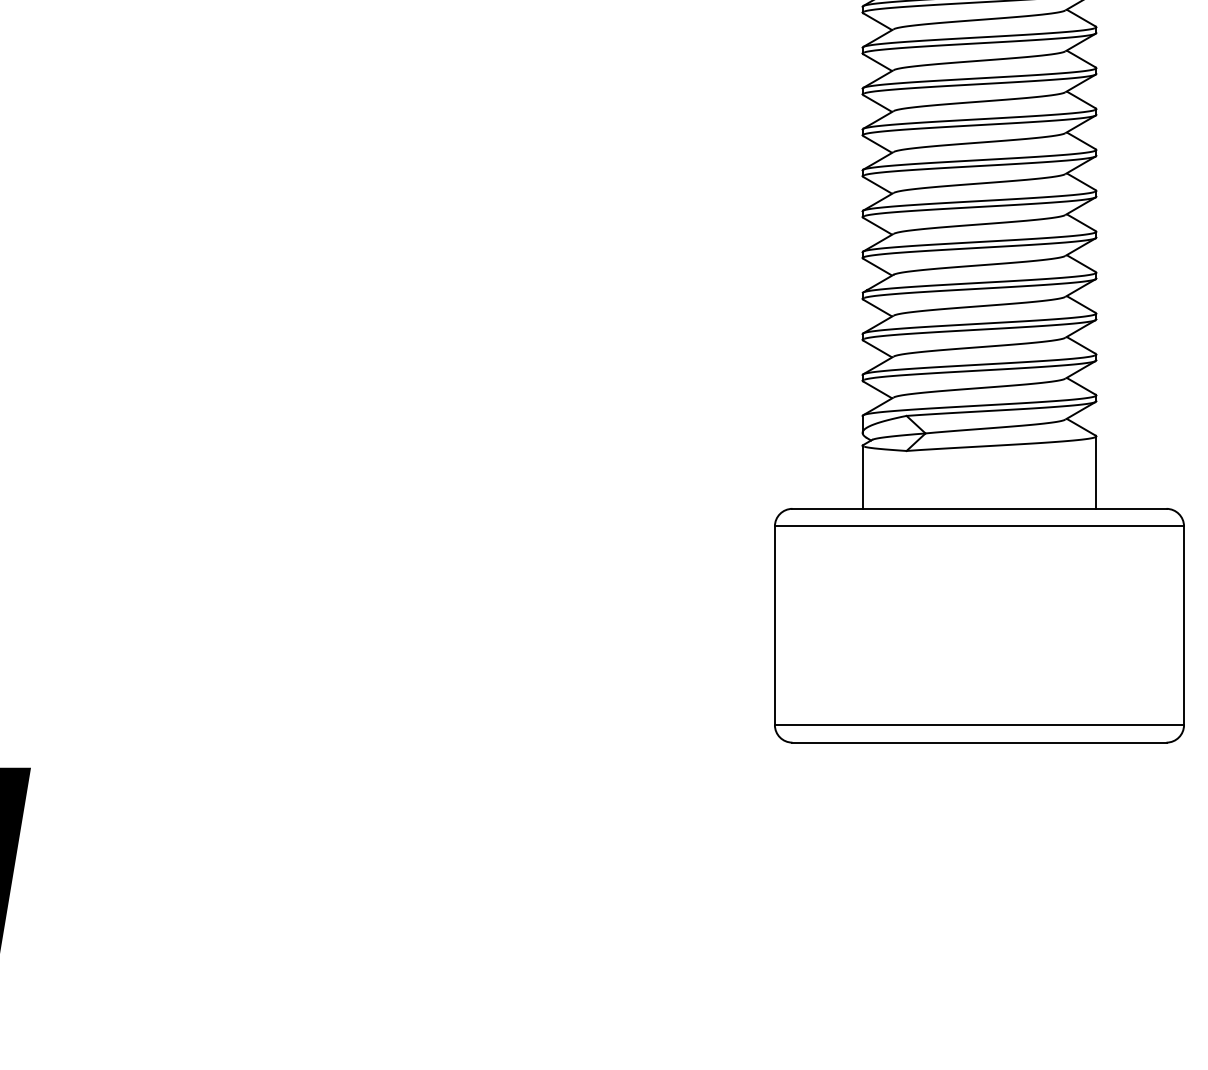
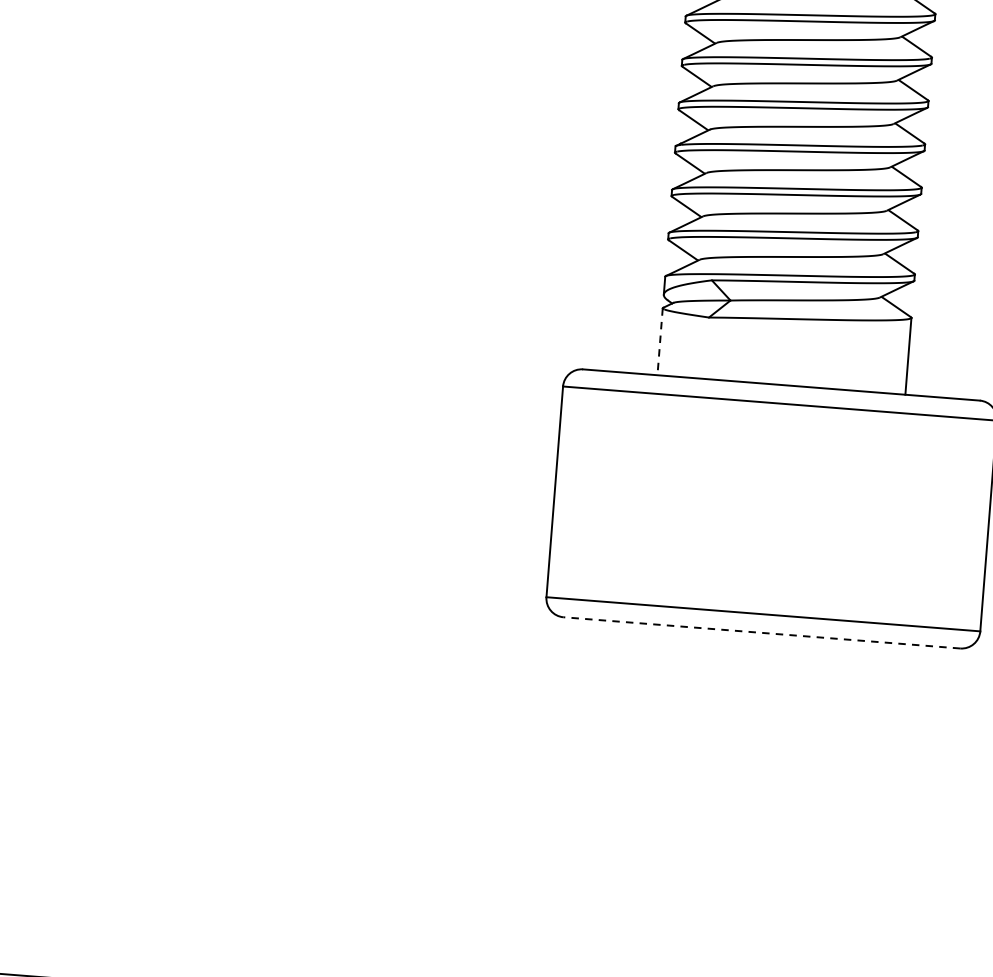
line: (862, 477) -> (660, 341), solid -> dashed
line: (978, 742) -> (760, 632), solid -> dashed

